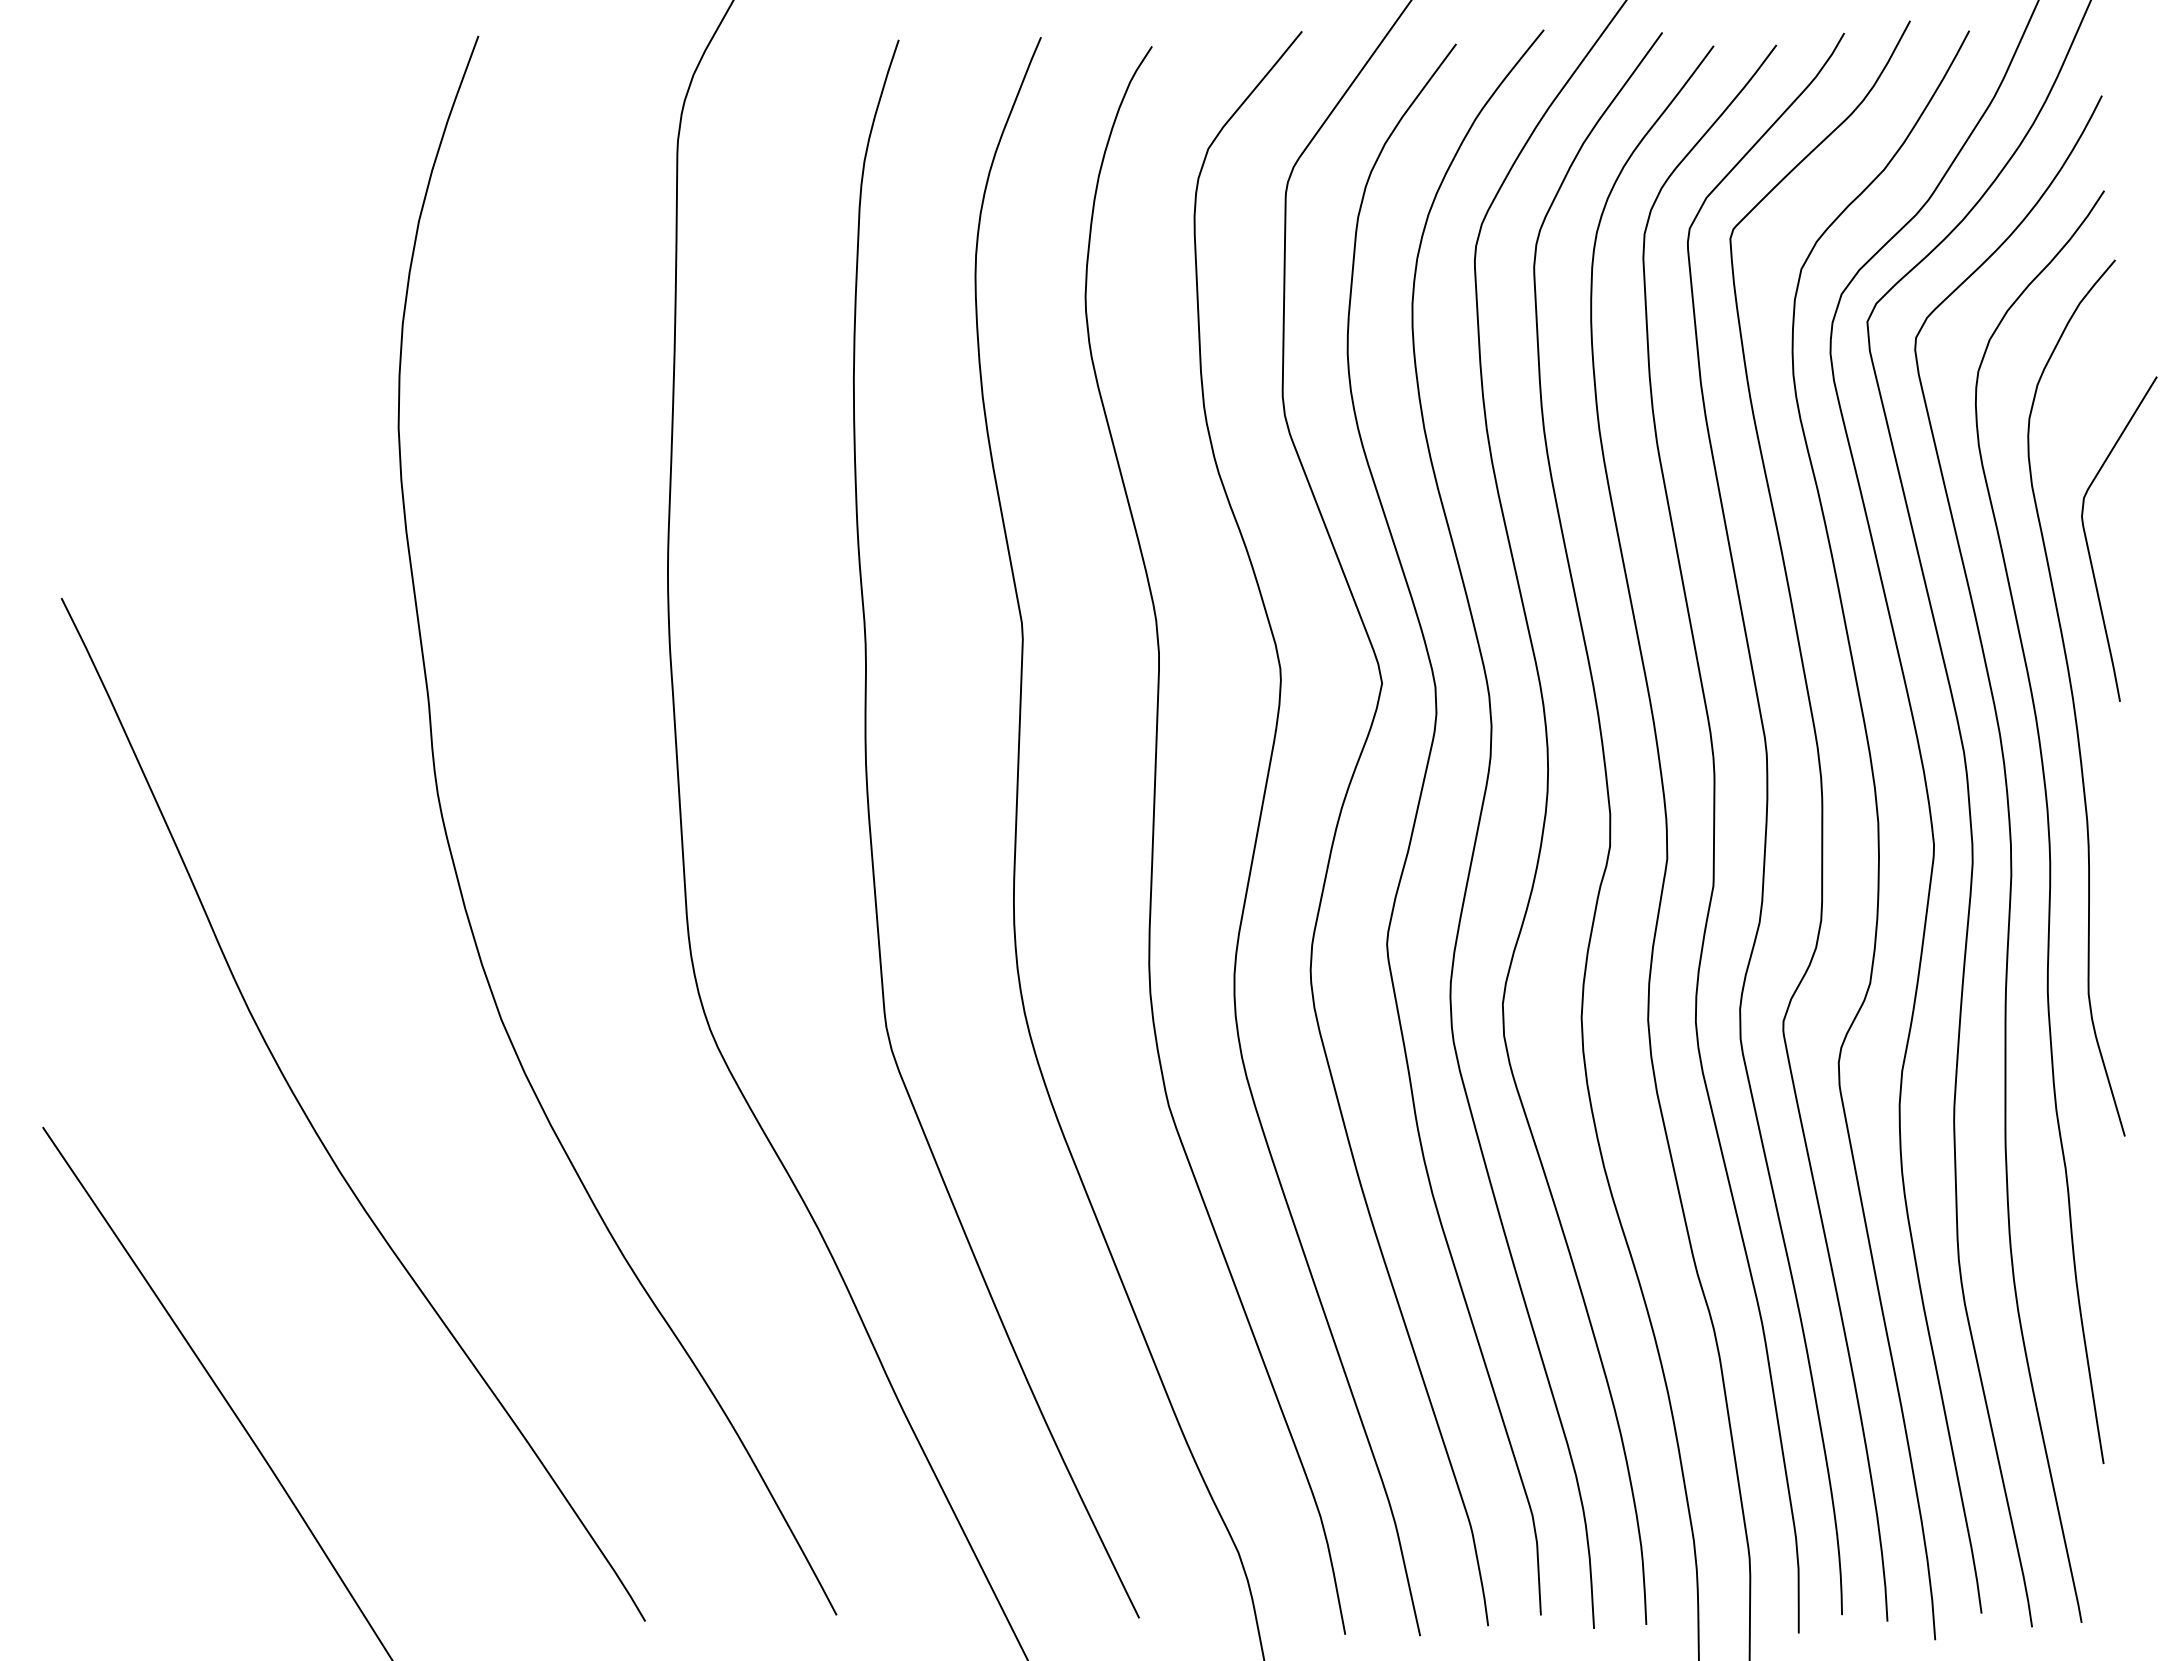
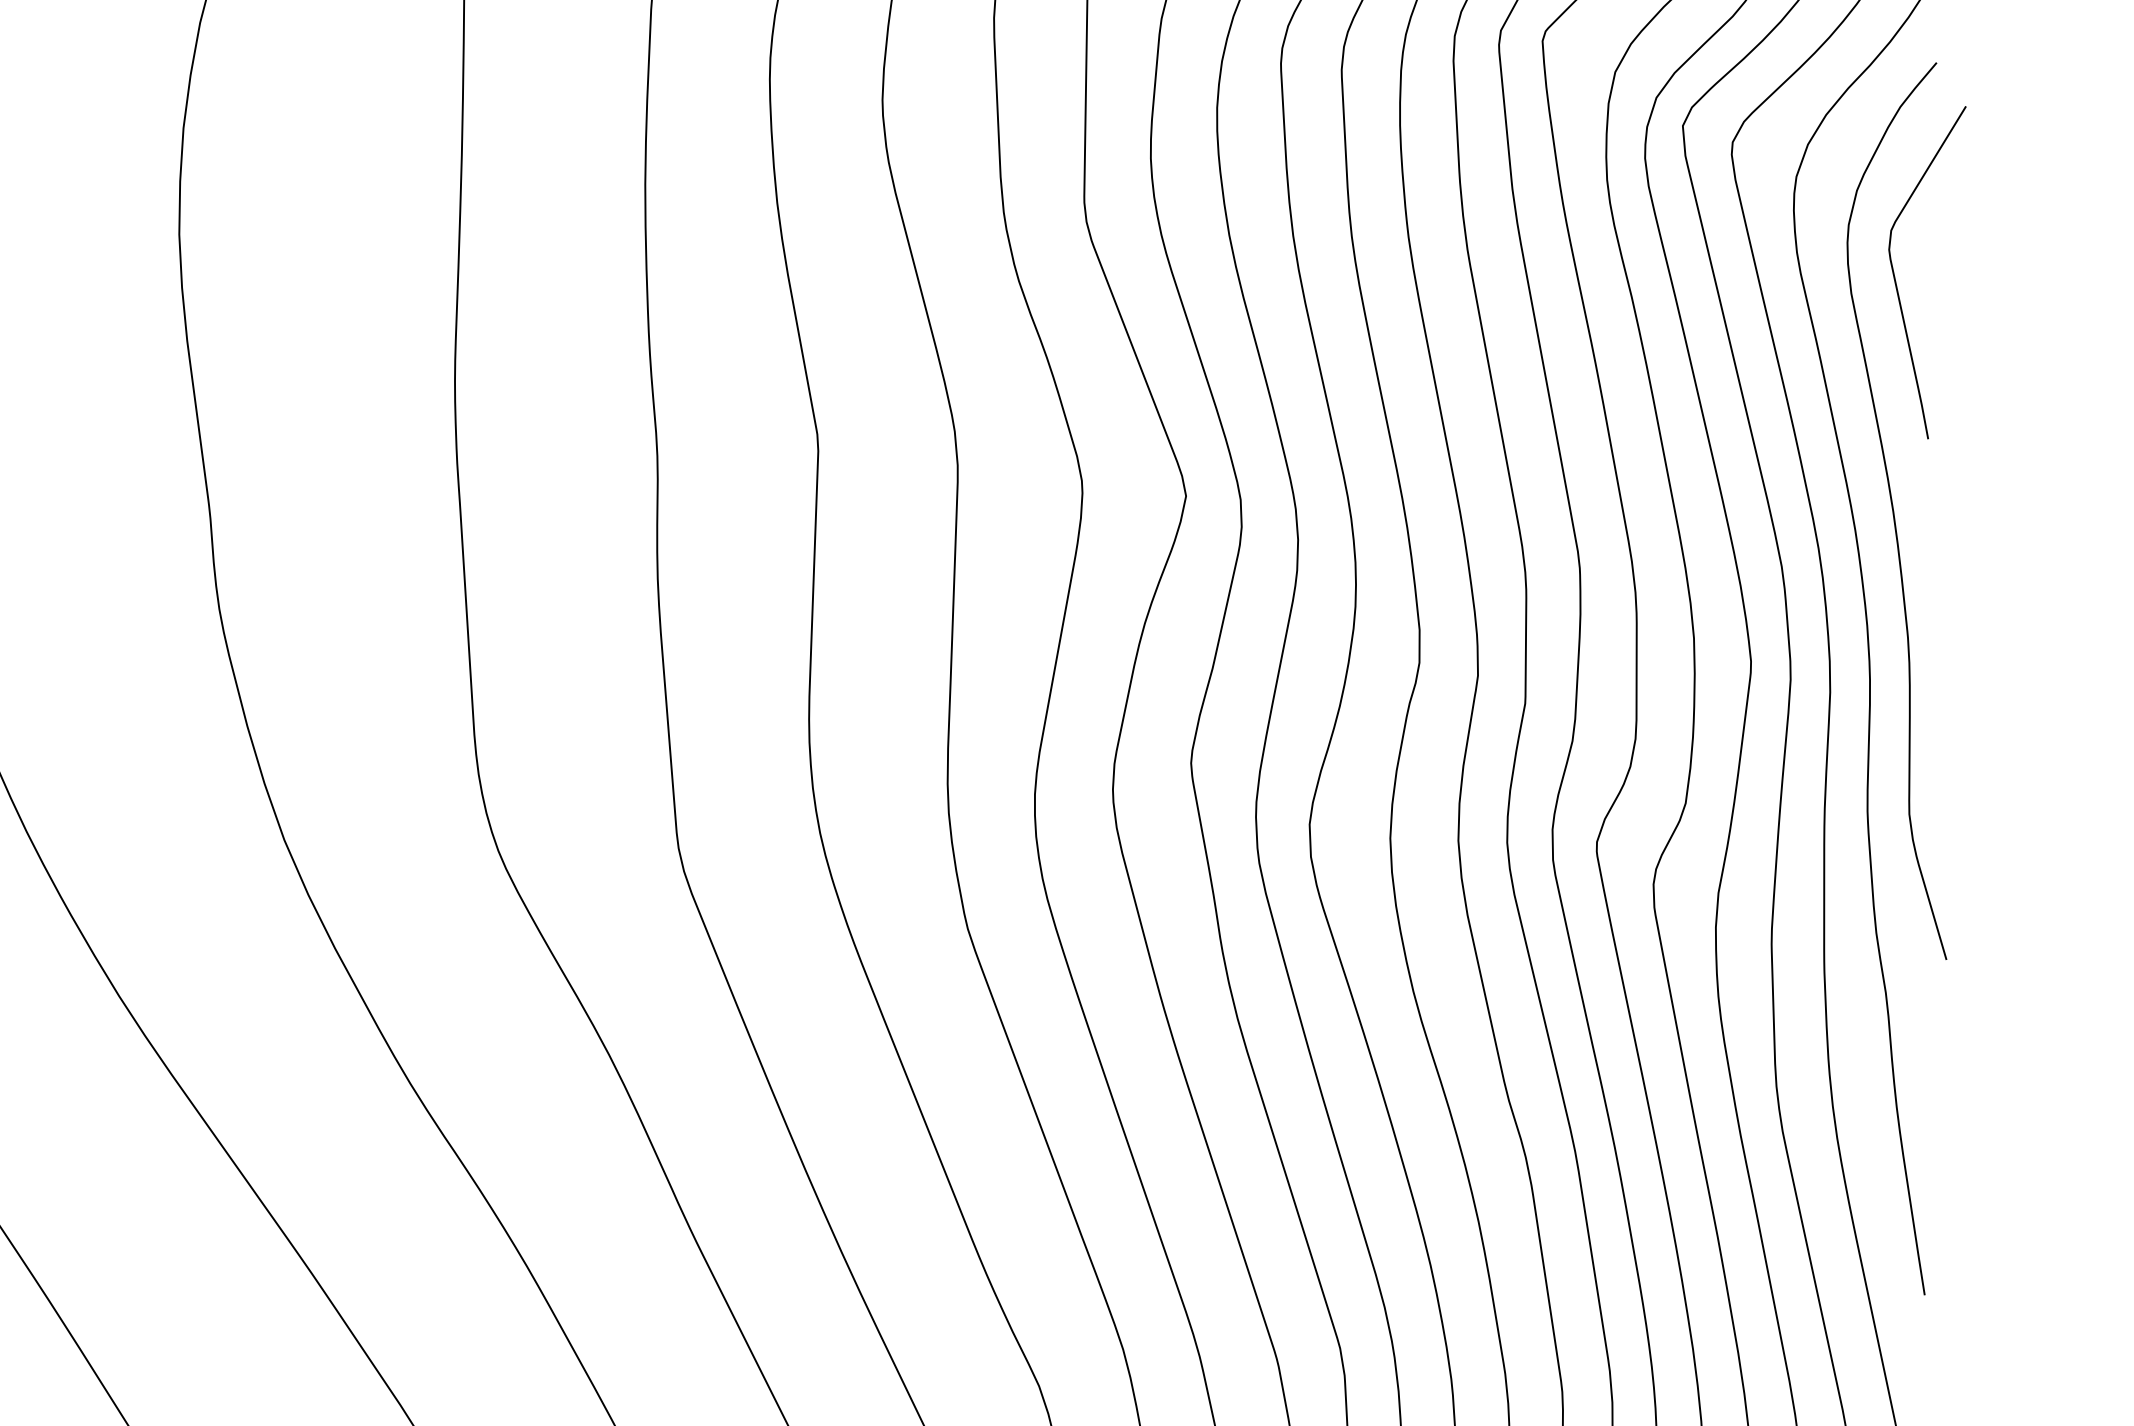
curve: (2088, 544) -> (1895, 278), moved

